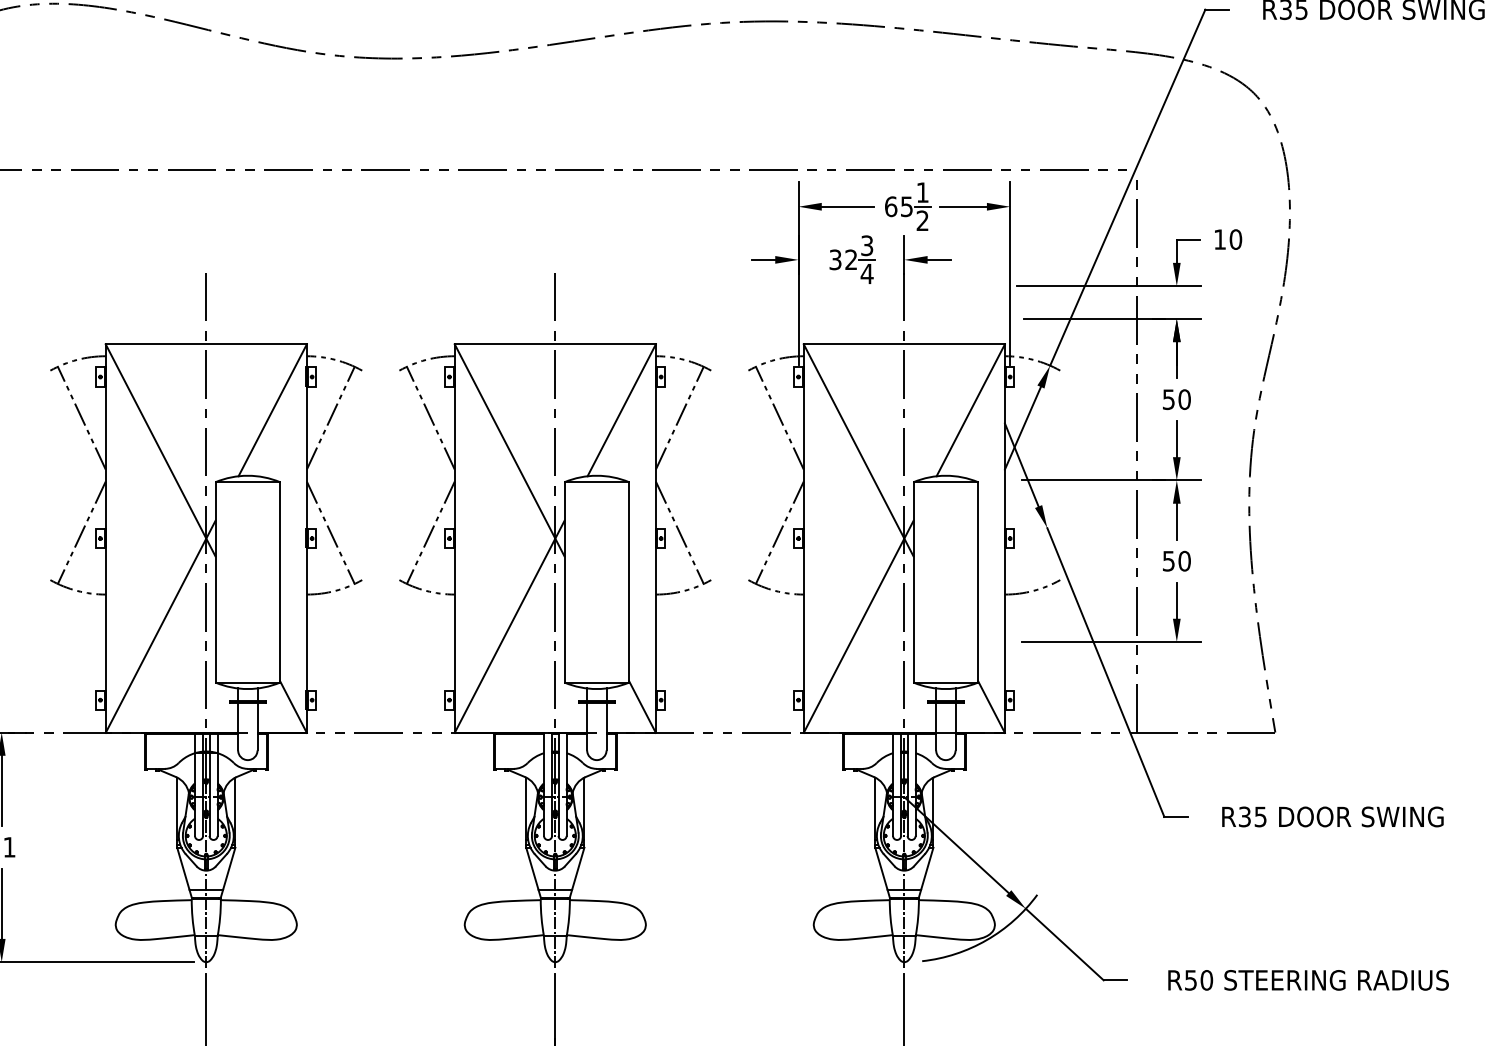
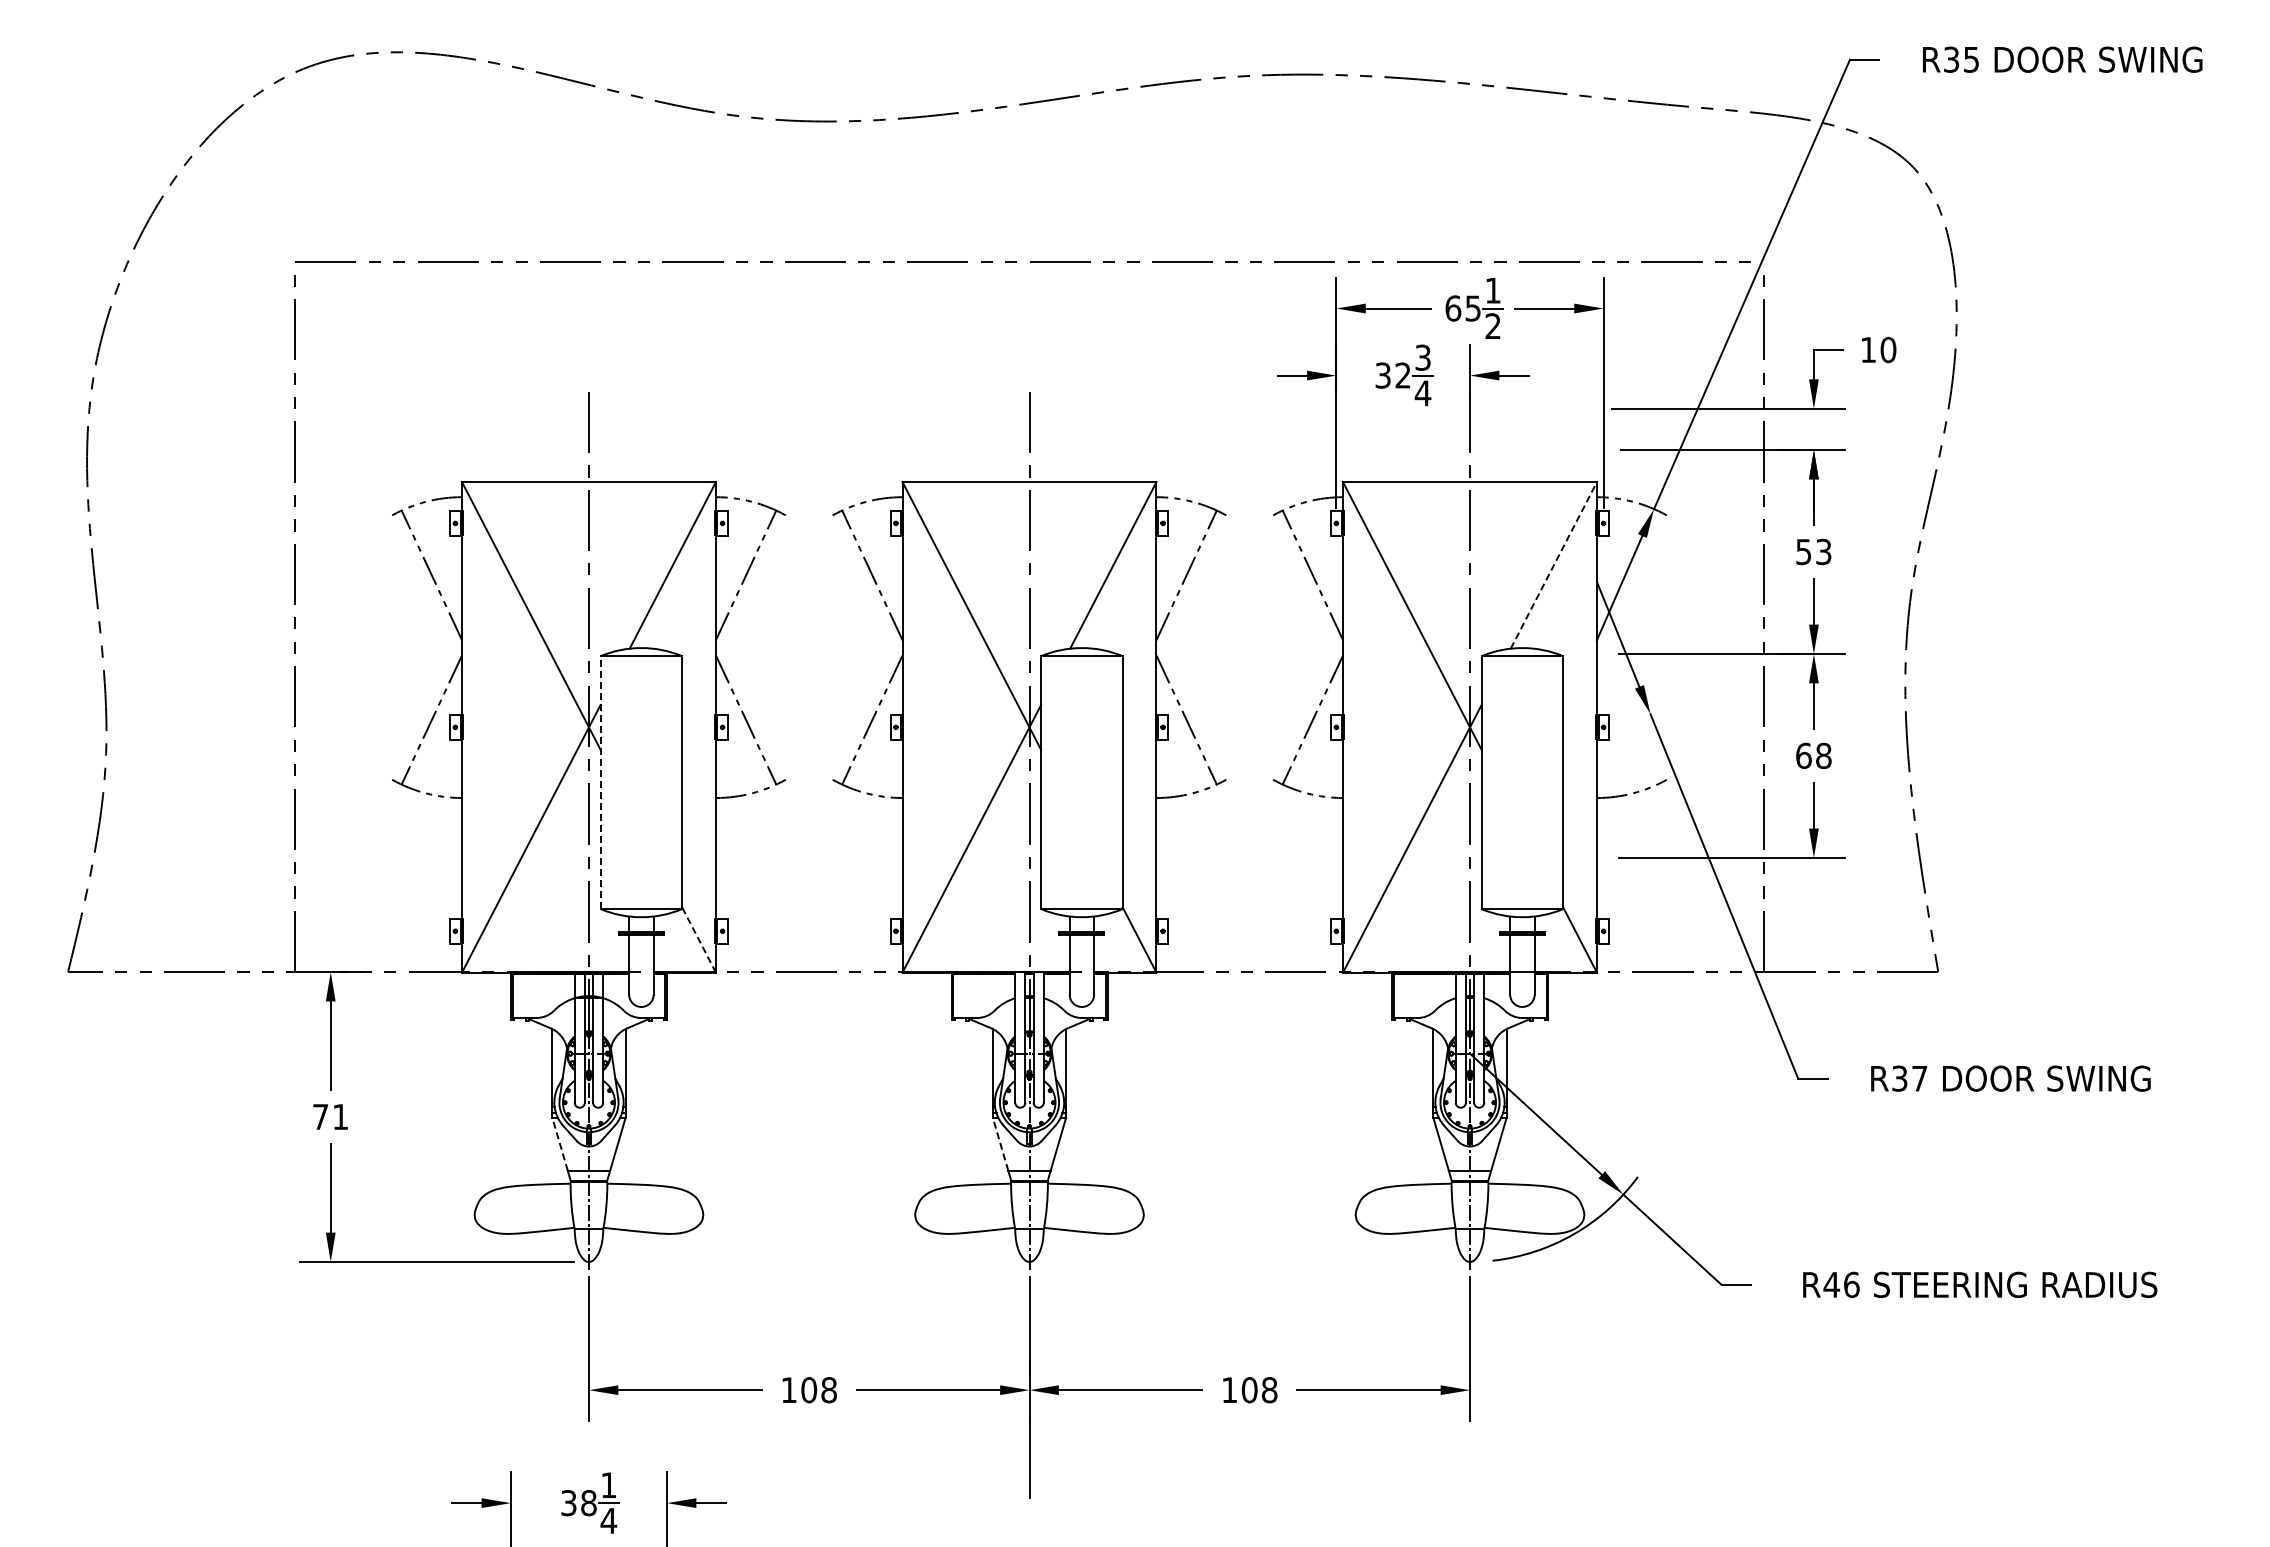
text: (1184, 399) -> (1823, 551), 50 -> 53
line: (970, 410) -> (1553, 565), solid -> dashed
text: (1176, 560) -> (1813, 755), 50 -> 68
line: (215, 582) -> (600, 782), solid -> dashed
line: (293, 707) -> (699, 940), solid -> dashed
text: (1260, 816) -> (1919, 1078), R35 -> R37
line: (183, 869) -> (560, 1144), solid -> dashed
line: (532, 869) -> (1000, 1144), solid -> dashed
text: (1198, 980) -> (1841, 1284), R50 -> R46

